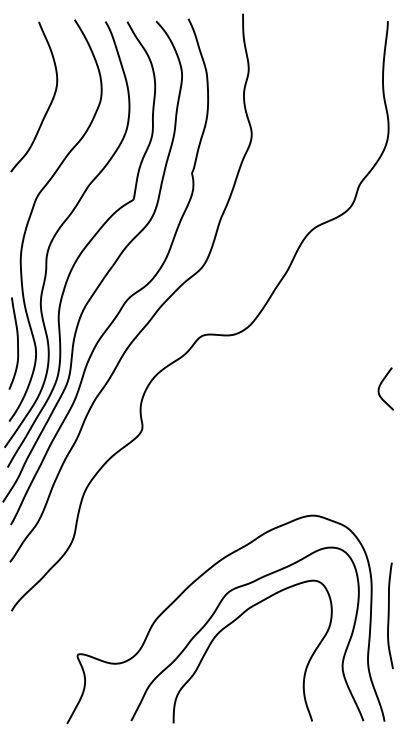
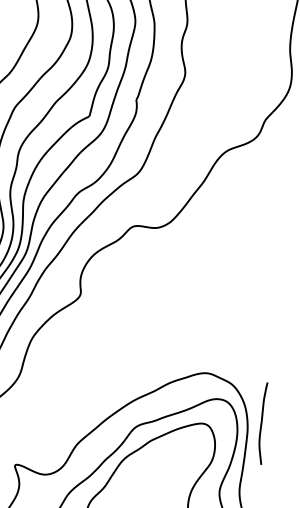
curve: (380, 387) -> (267, 278), removed
curve: (389, 615) -> (262, 423), moved

